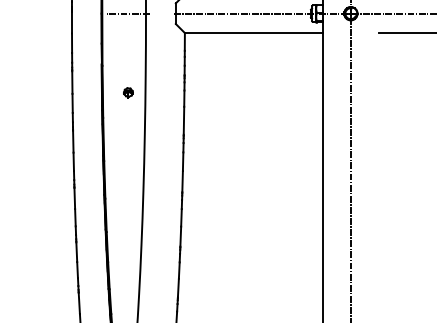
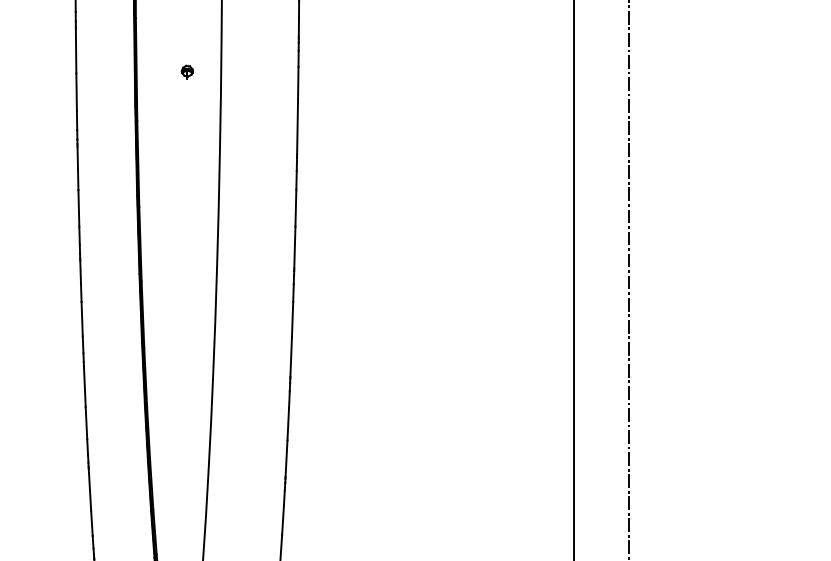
part: (128, 92) -> (187, 70), size x0.62

